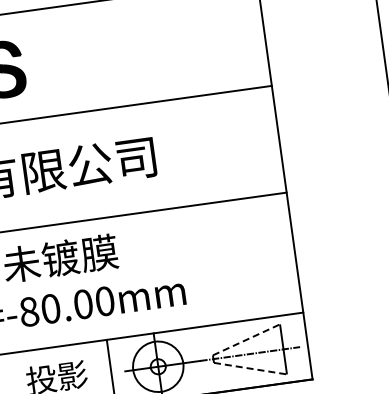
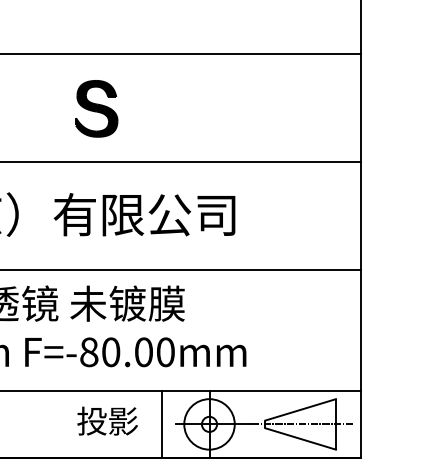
line: (246, 339) -> (300, 409), dashed -> solid
line: (250, 368) -> (300, 438), dashed -> solid

